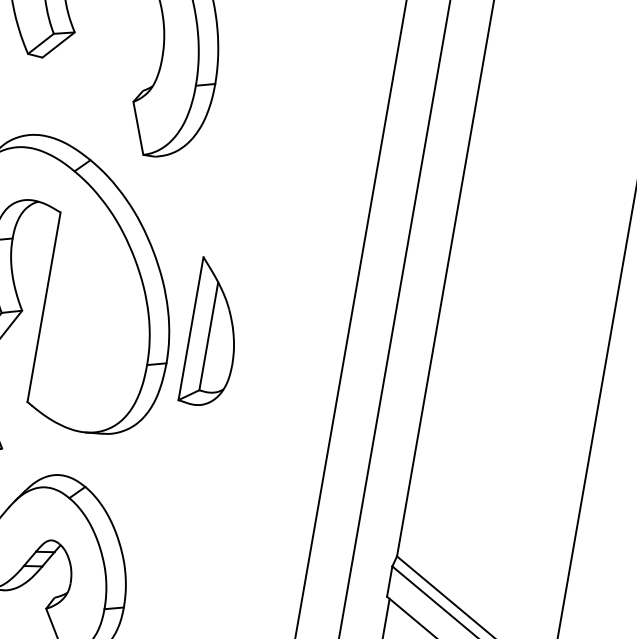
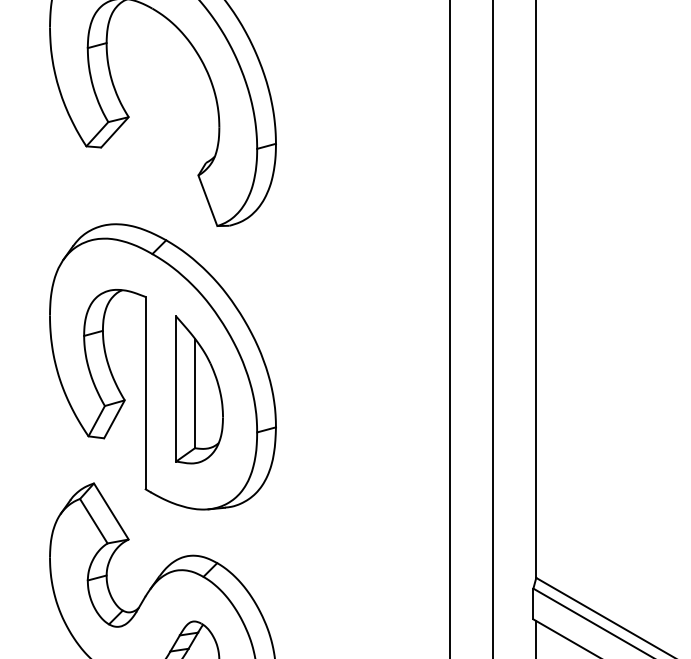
part: (213, 333) -> (199, 389), moved

